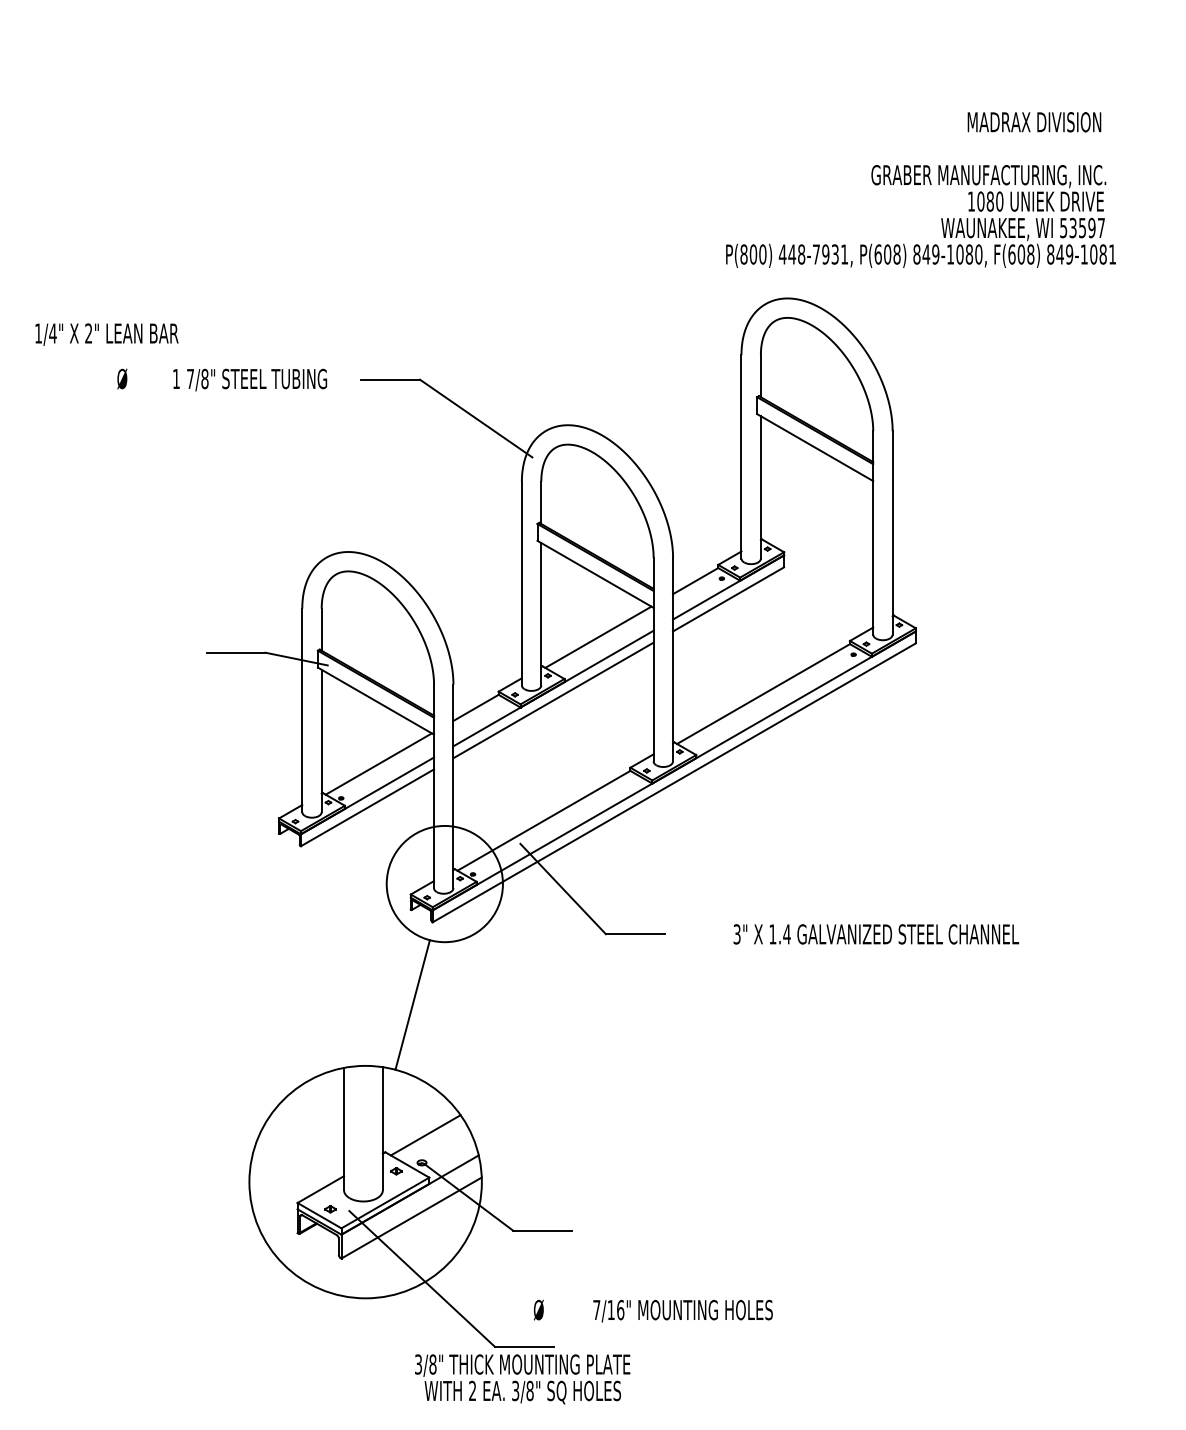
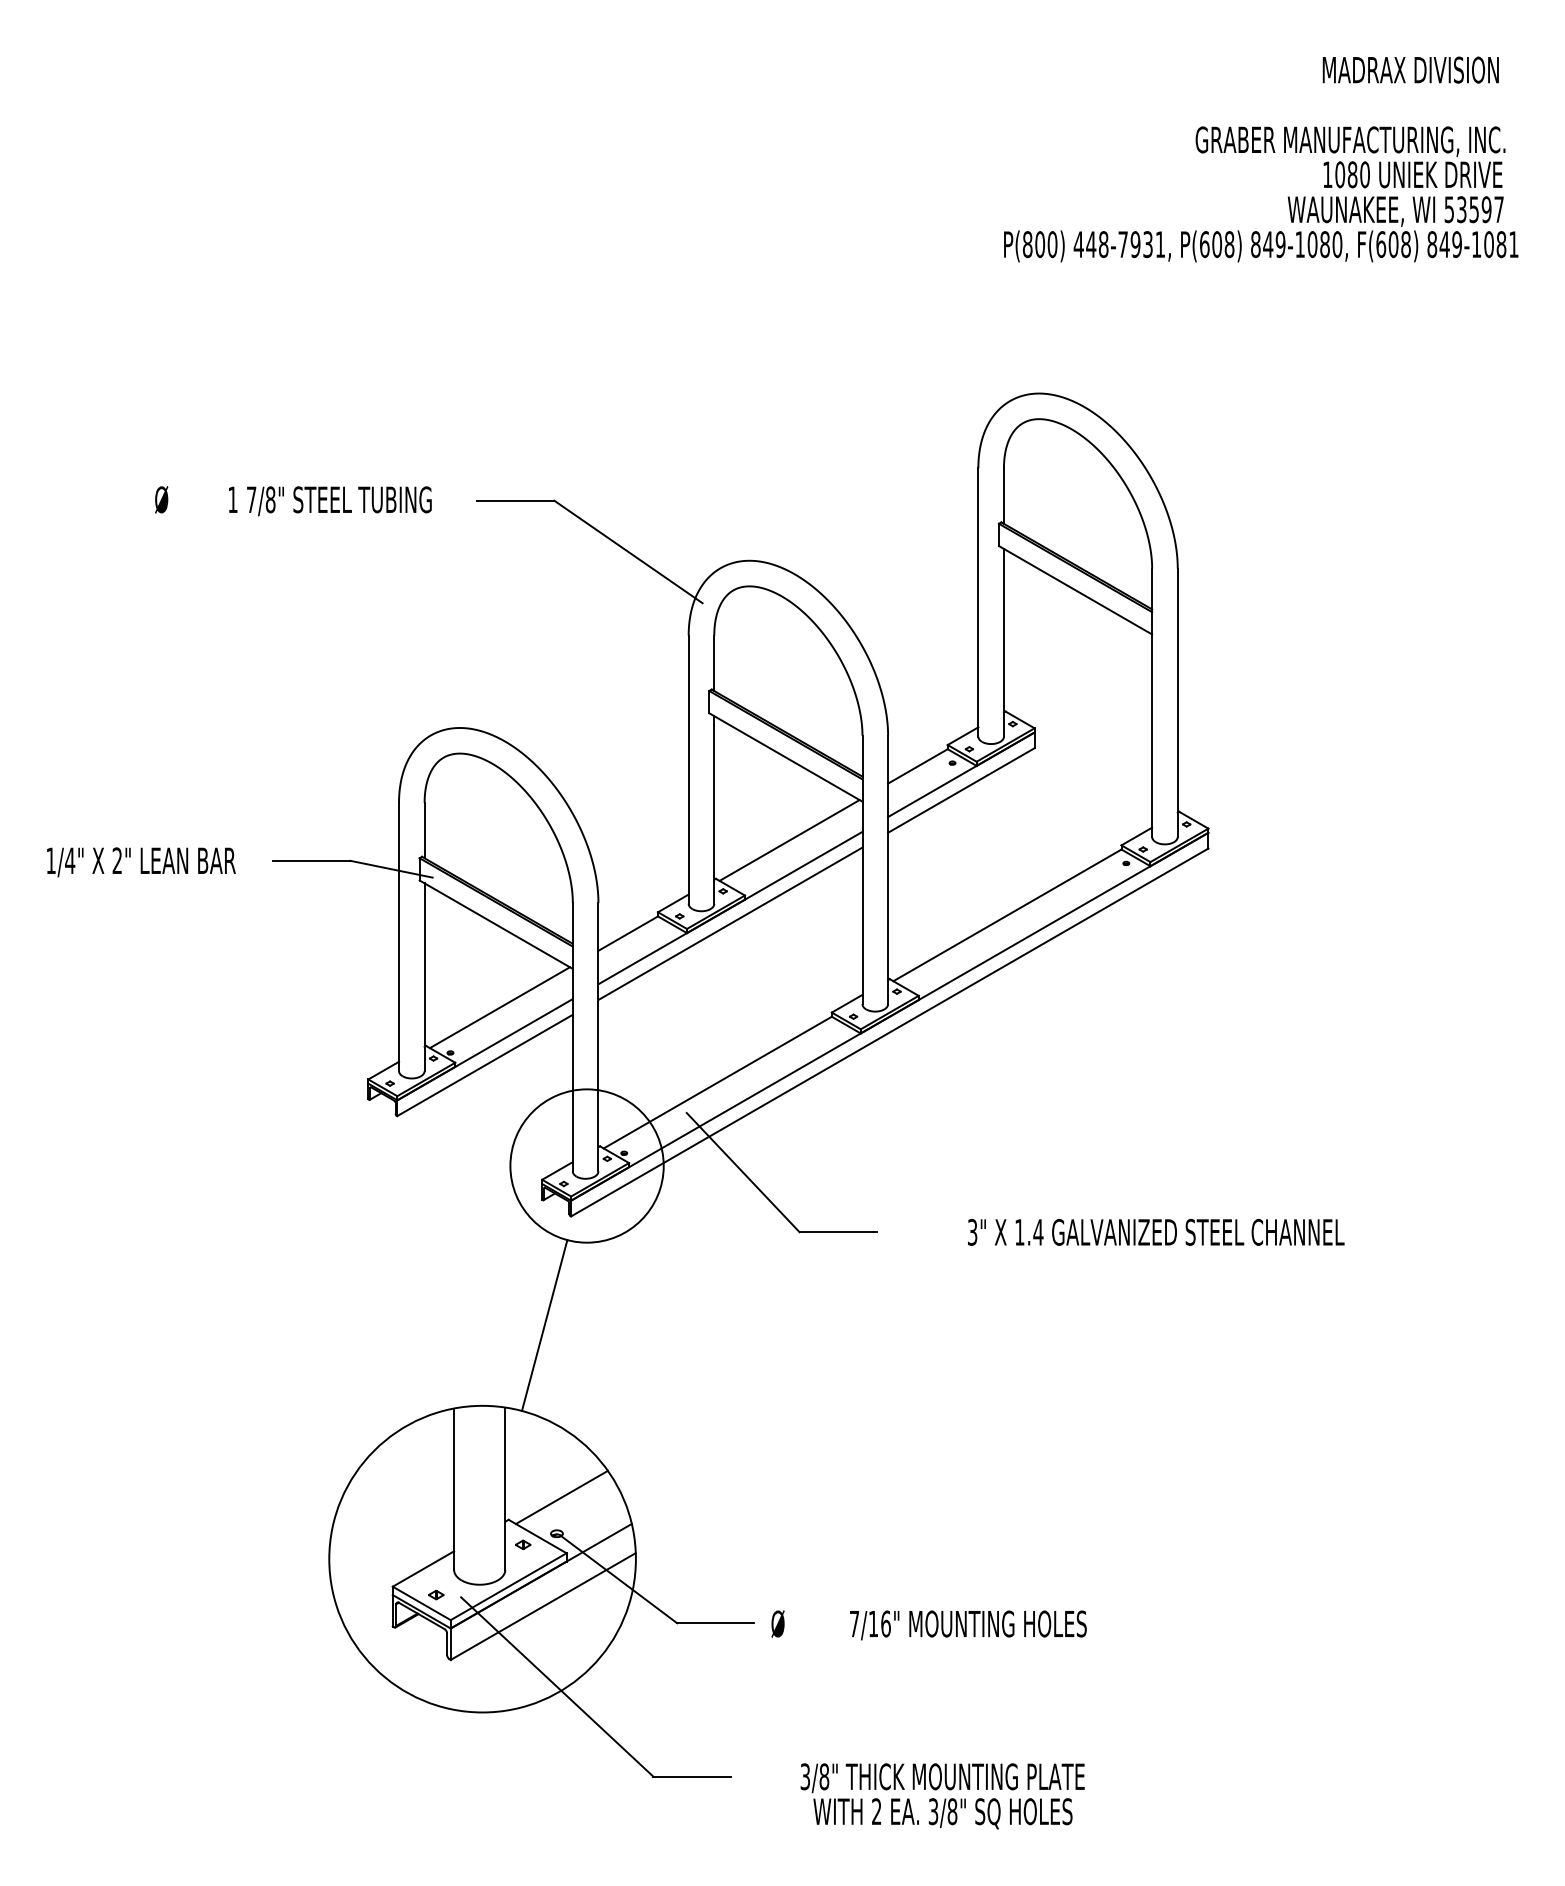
text: (921, 190) -> (1261, 159), moved
text: (107, 334) -> (141, 862), moved
text: (652, 1311) -> (928, 1625), moved
text: (522, 1379) -> (942, 1796), moved

